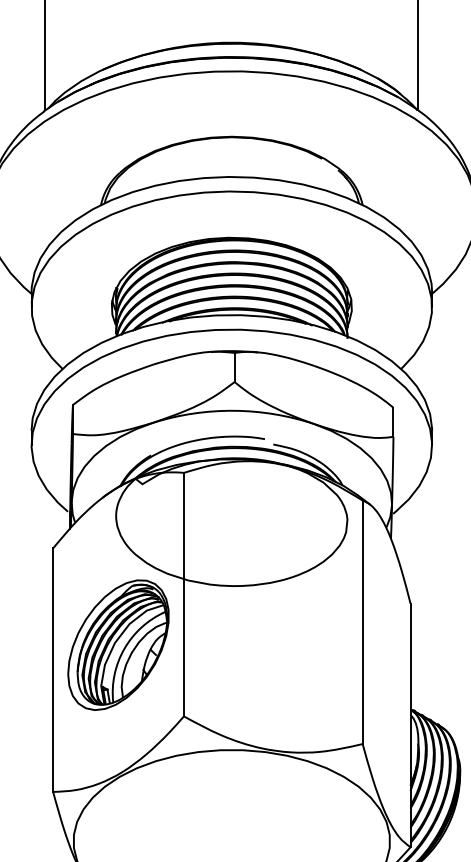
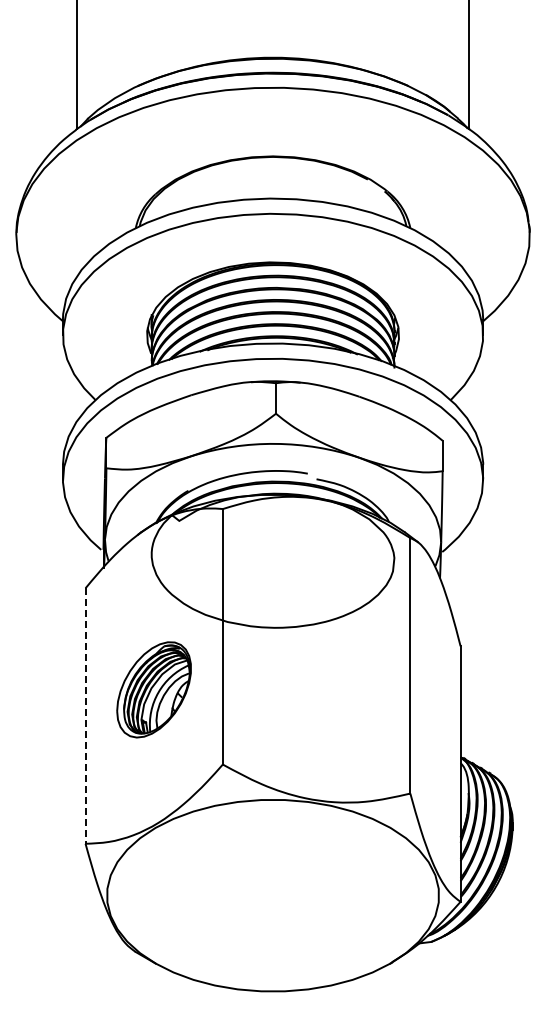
part: (117, 644) -> (153, 689), size x0.7
line: (53, 670) -> (85, 716), solid -> dashed

